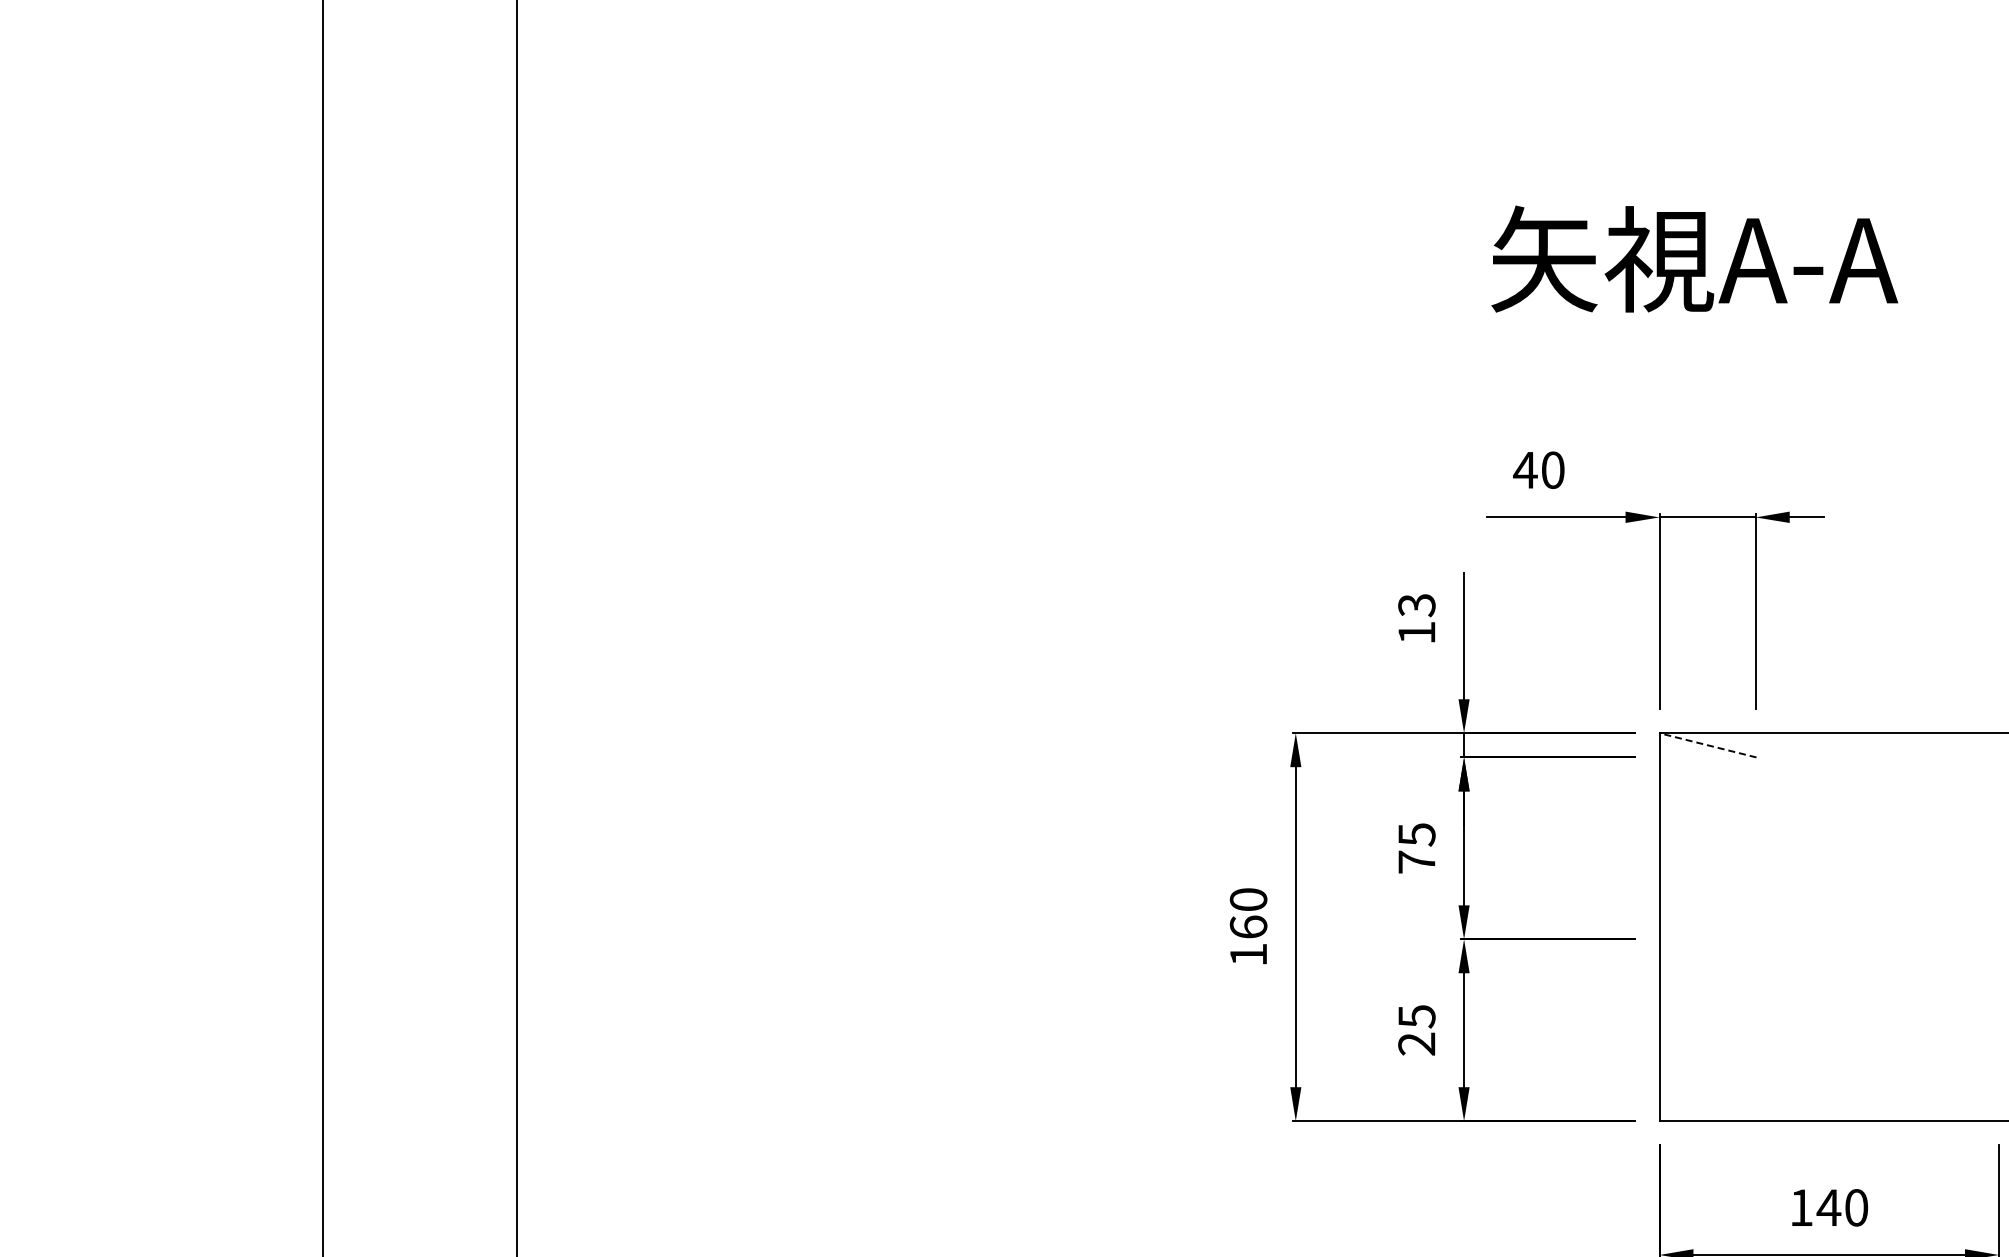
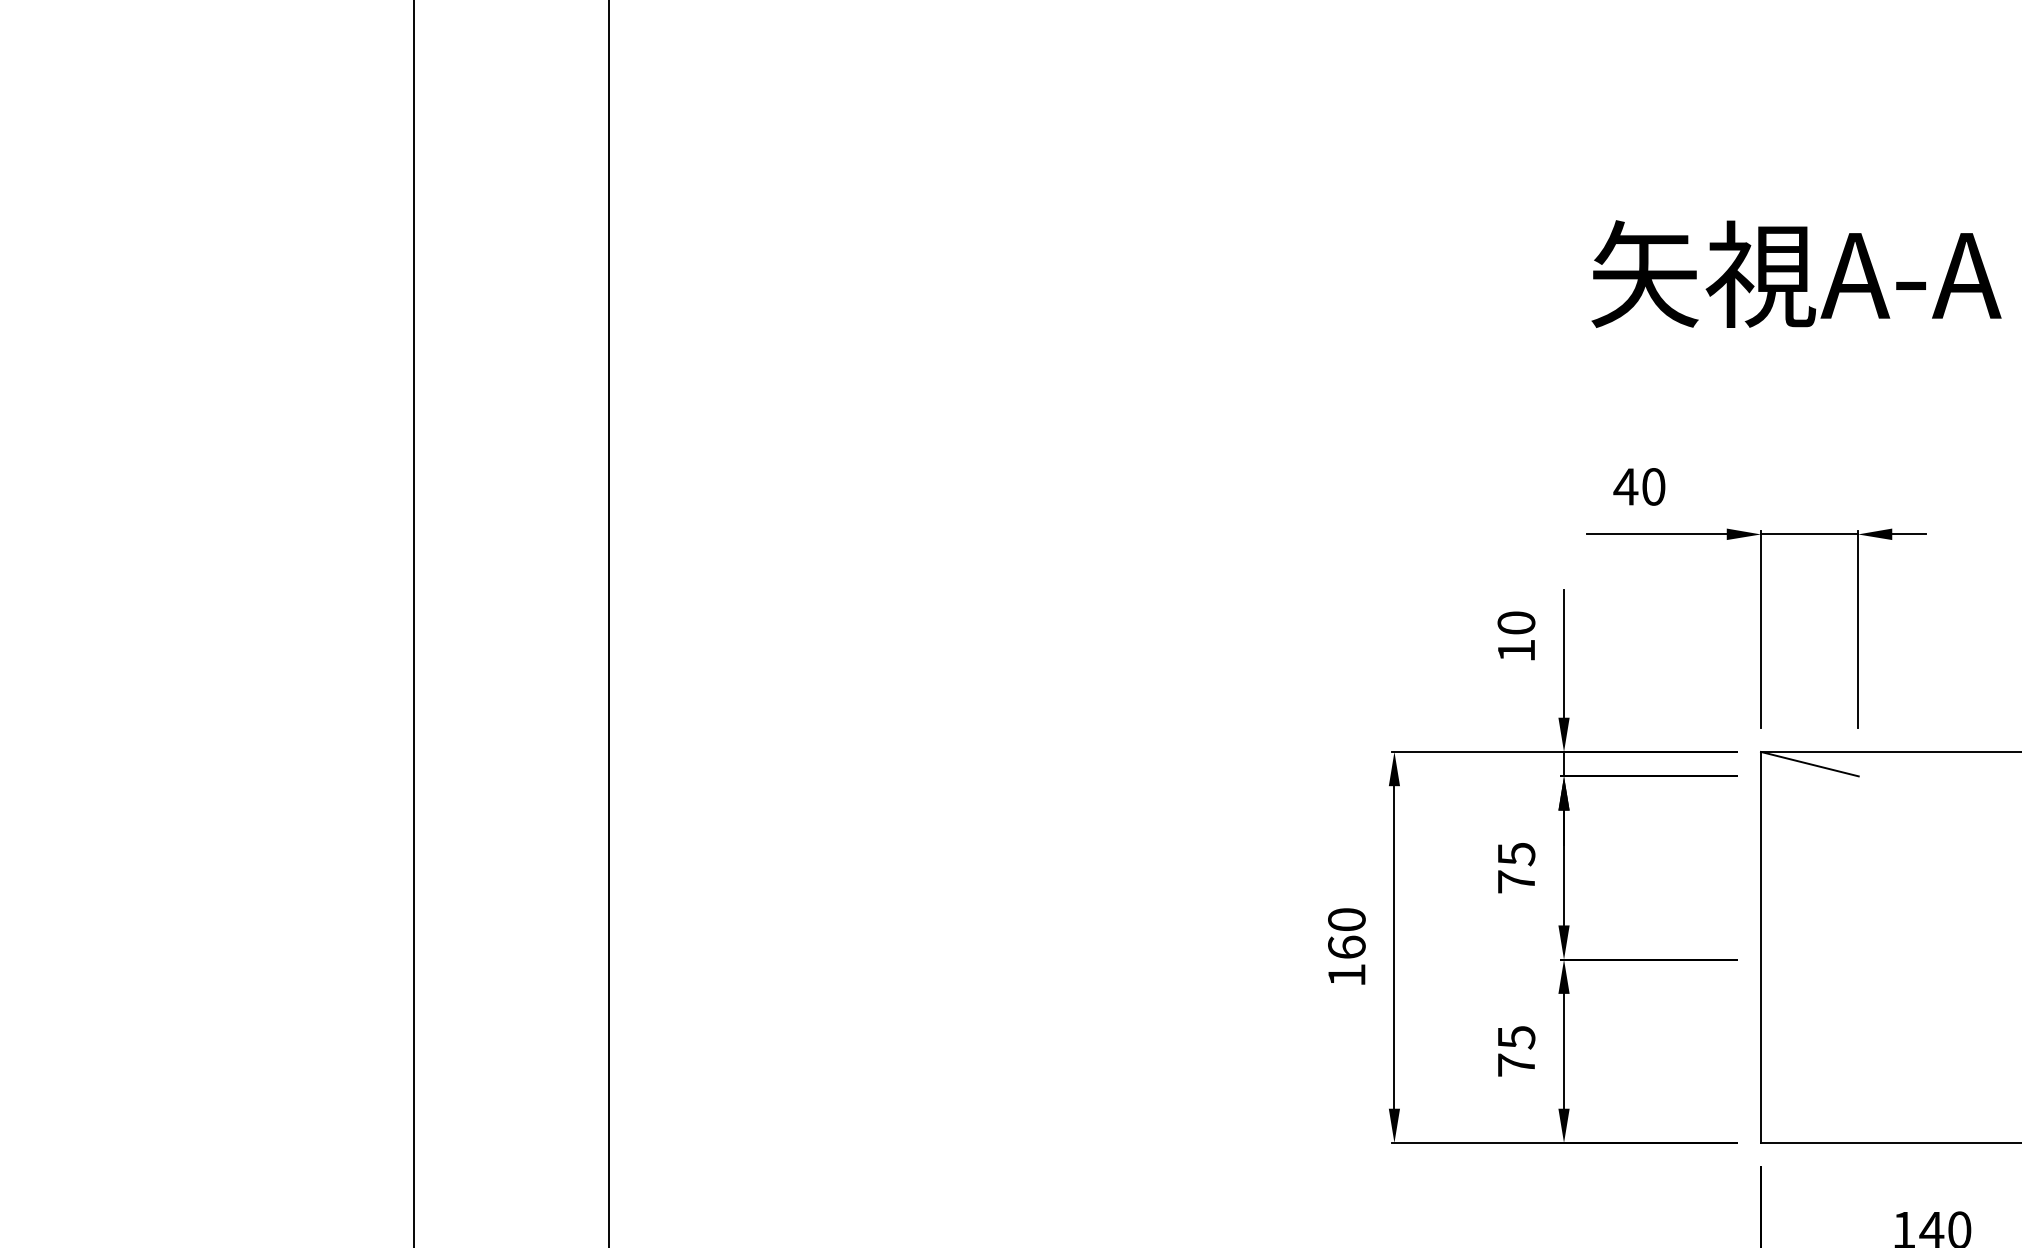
text: (1416, 605) -> (1516, 623), 13 -> 10
line: (1708, 745) -> (1810, 764), dashed -> solid
text: (1416, 1043) -> (1516, 1064), 25 -> 75

